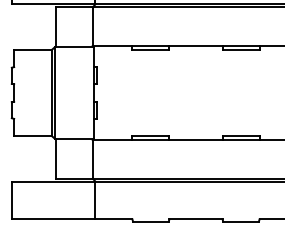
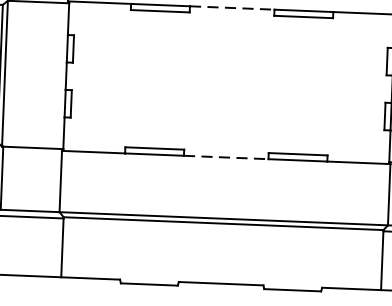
line: (196, 45) -> (233, 7), solid -> dashed
line: (196, 140) -> (226, 158), solid -> dashed

